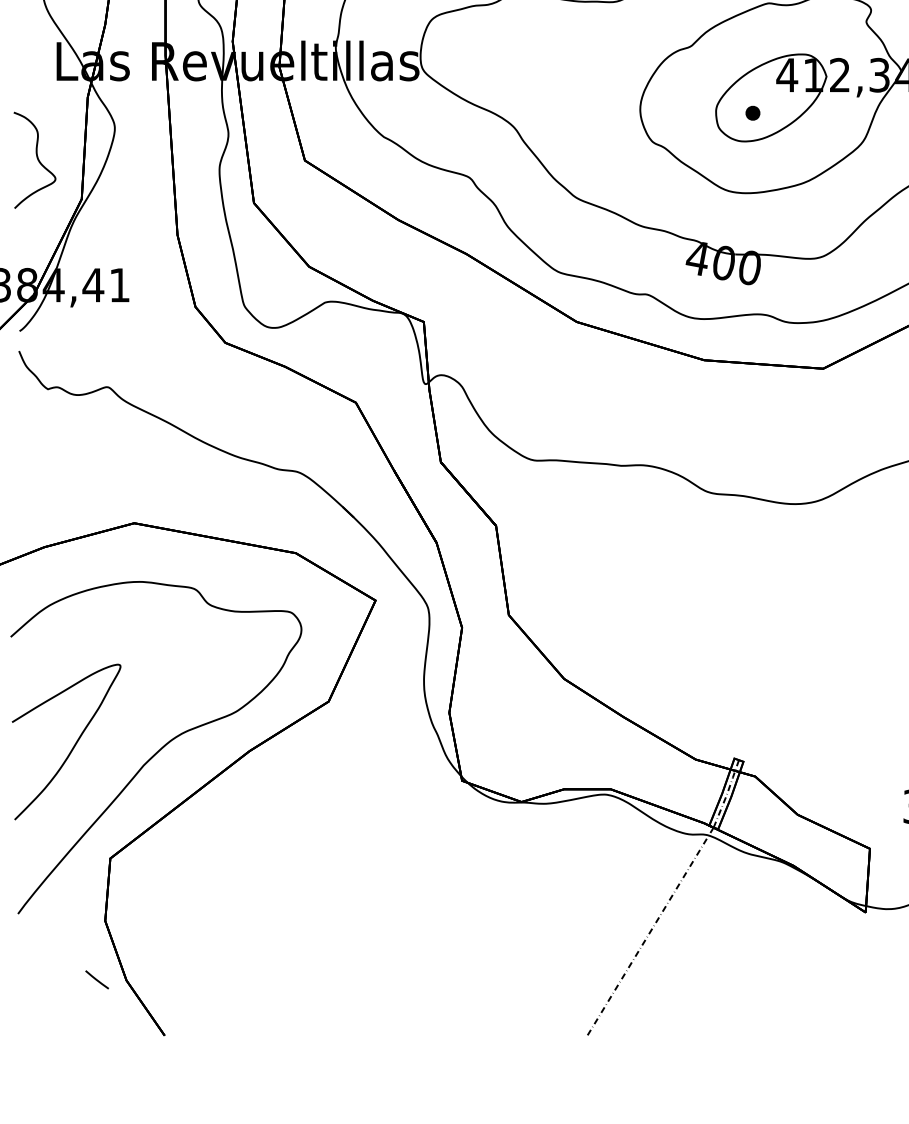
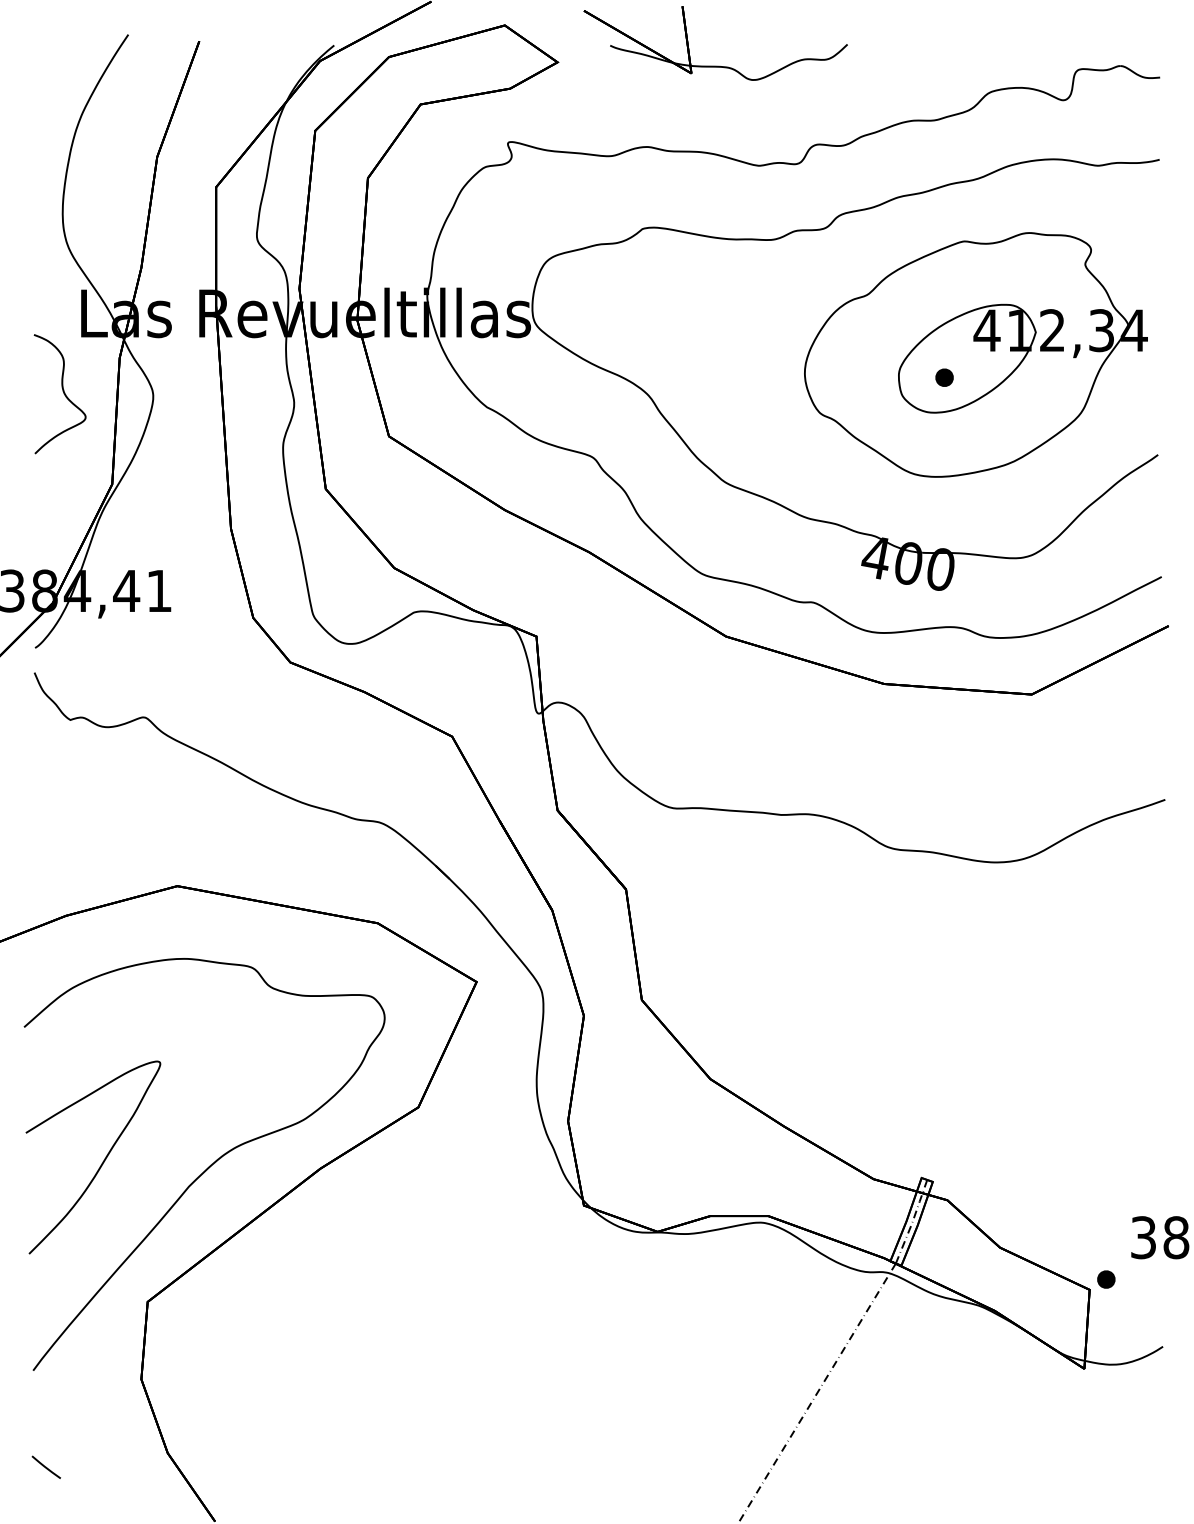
curve: (37, 159) -> (63, 393), moved
part: (883, 840) -> (1106, 1279), added
line: (96, 979) -> (45, 1466), moved

